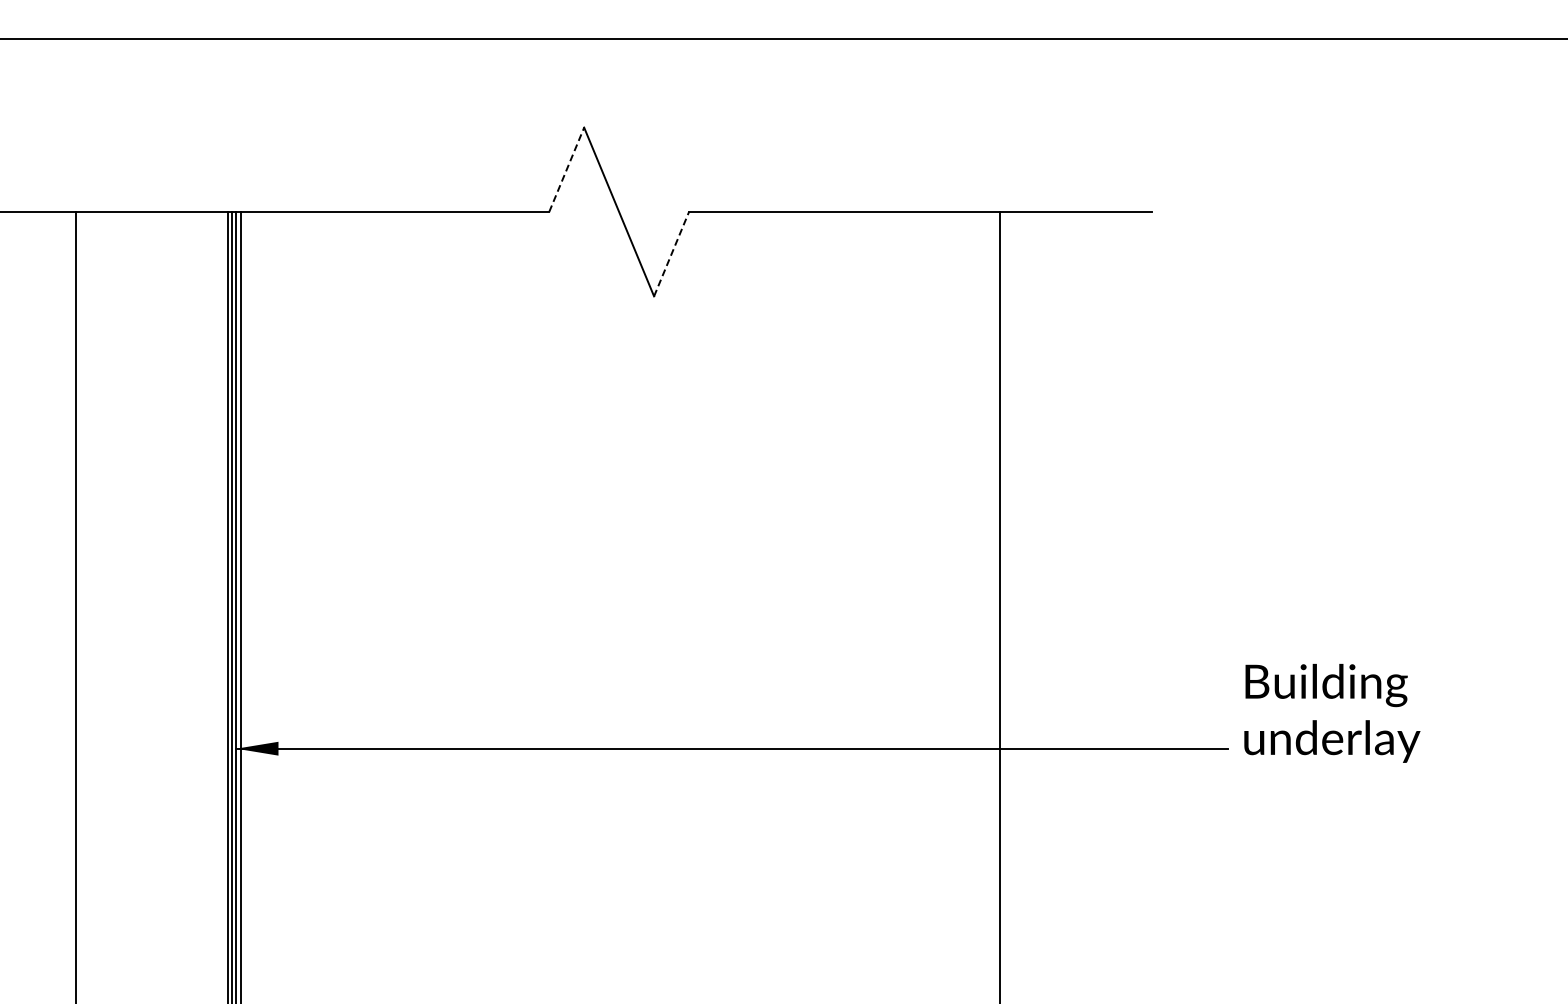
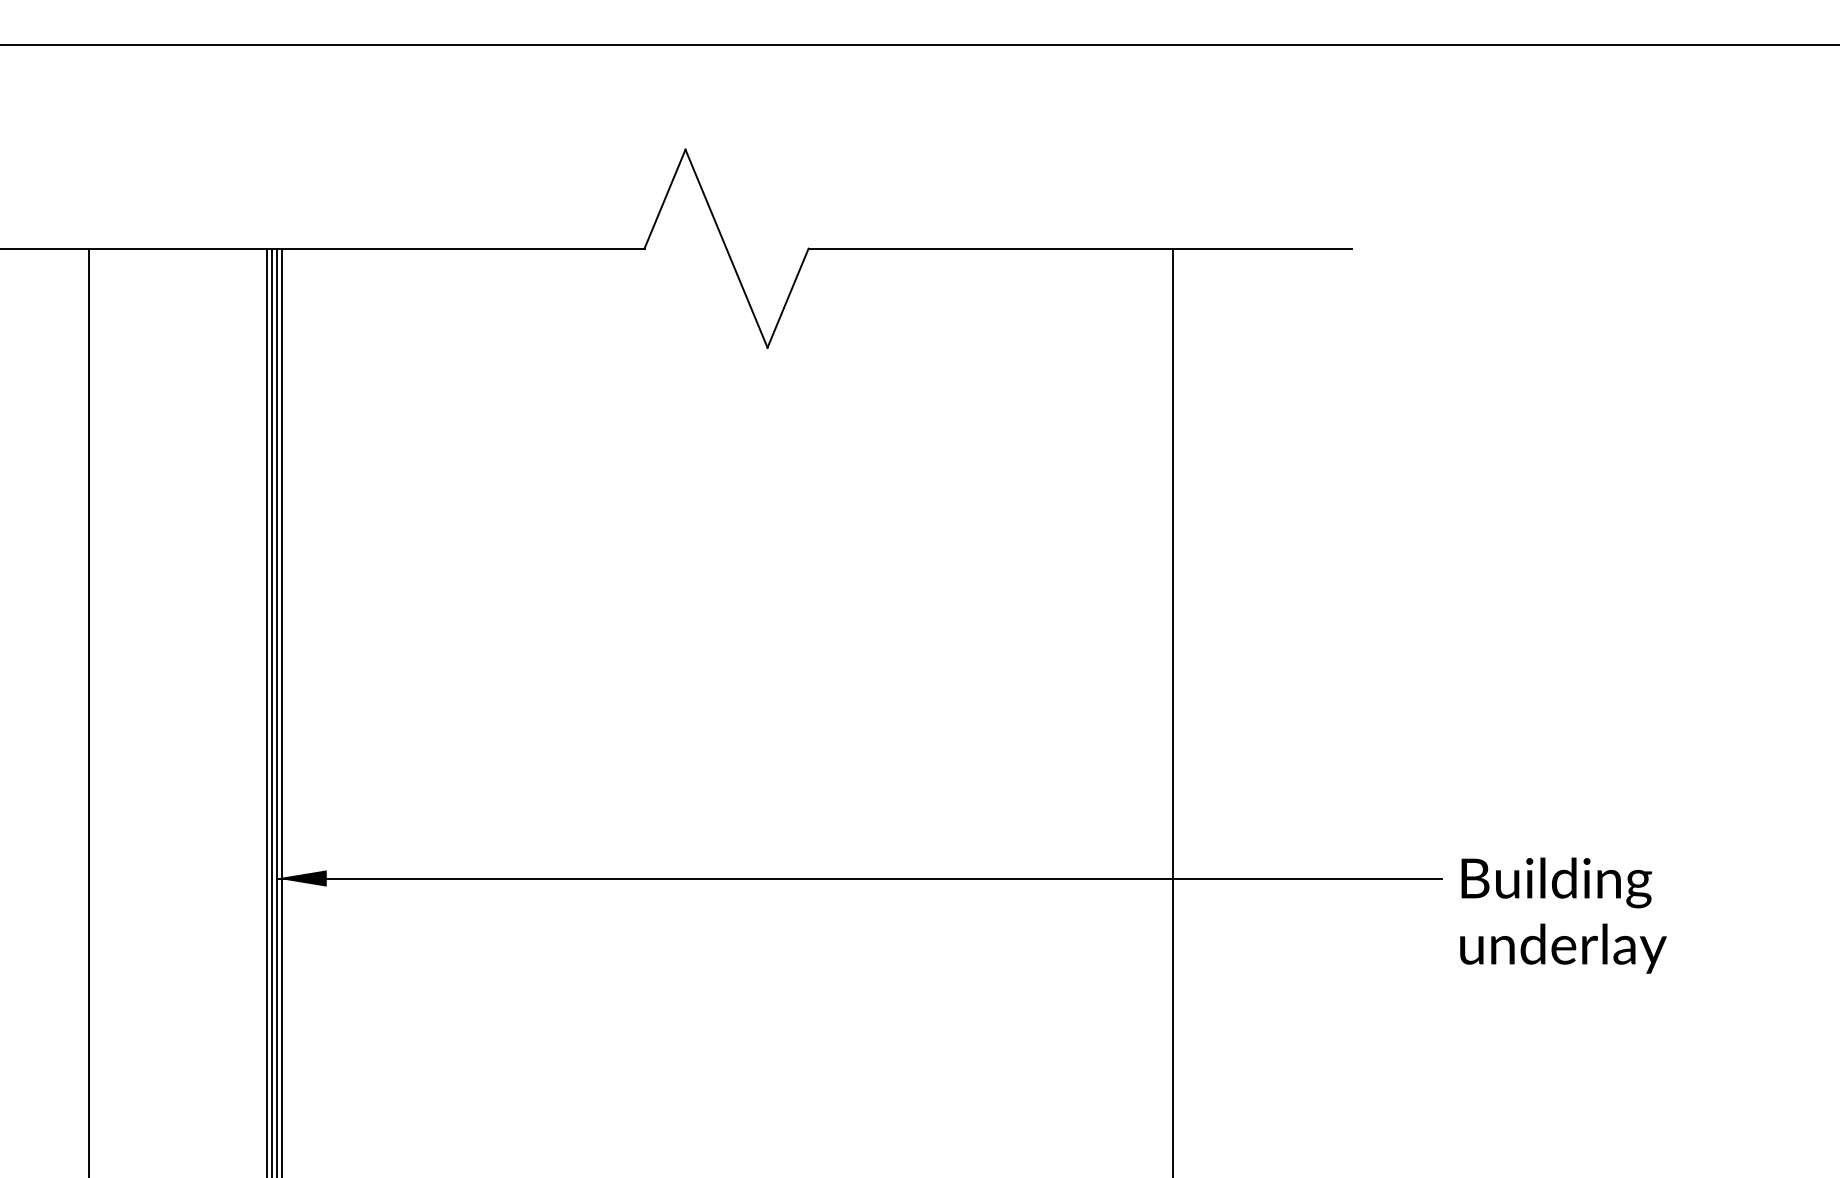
line: (566, 169) -> (664, 198), dashed -> solid
line: (671, 254) -> (787, 298), dashed -> solid
text: (1332, 713) -> (1563, 915), moved

